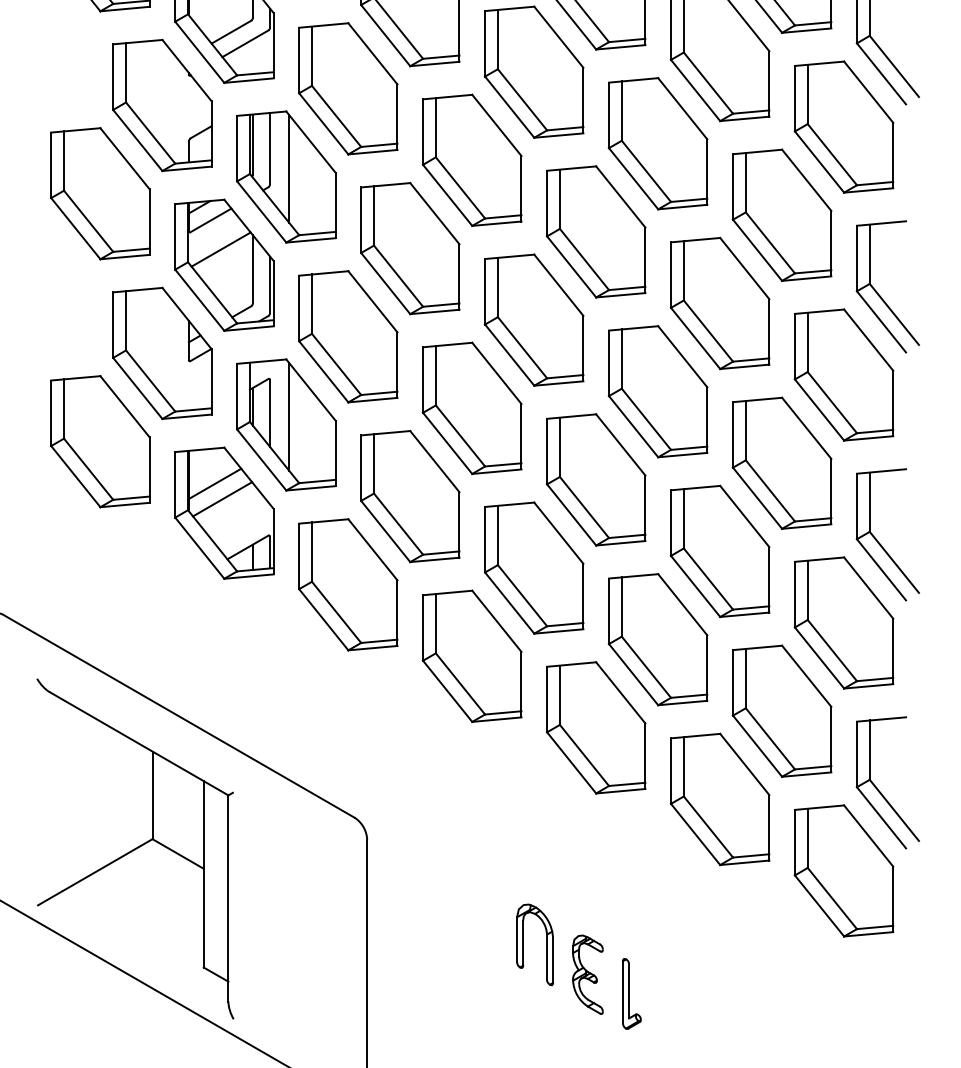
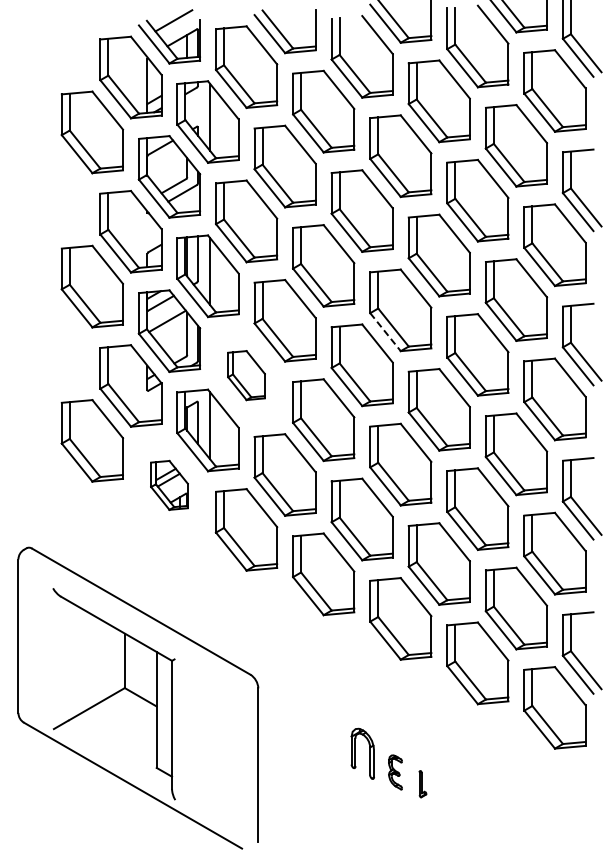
line: (571, 267) -> (385, 332), solid -> dashed
part: (348, 336) -> (246, 375), size x0.6
part: (224, 513) -> (169, 485), size x0.6
part: (587, 974) -> (395, 772), size x0.7
part: (631, 992) -> (422, 783), size x0.6

